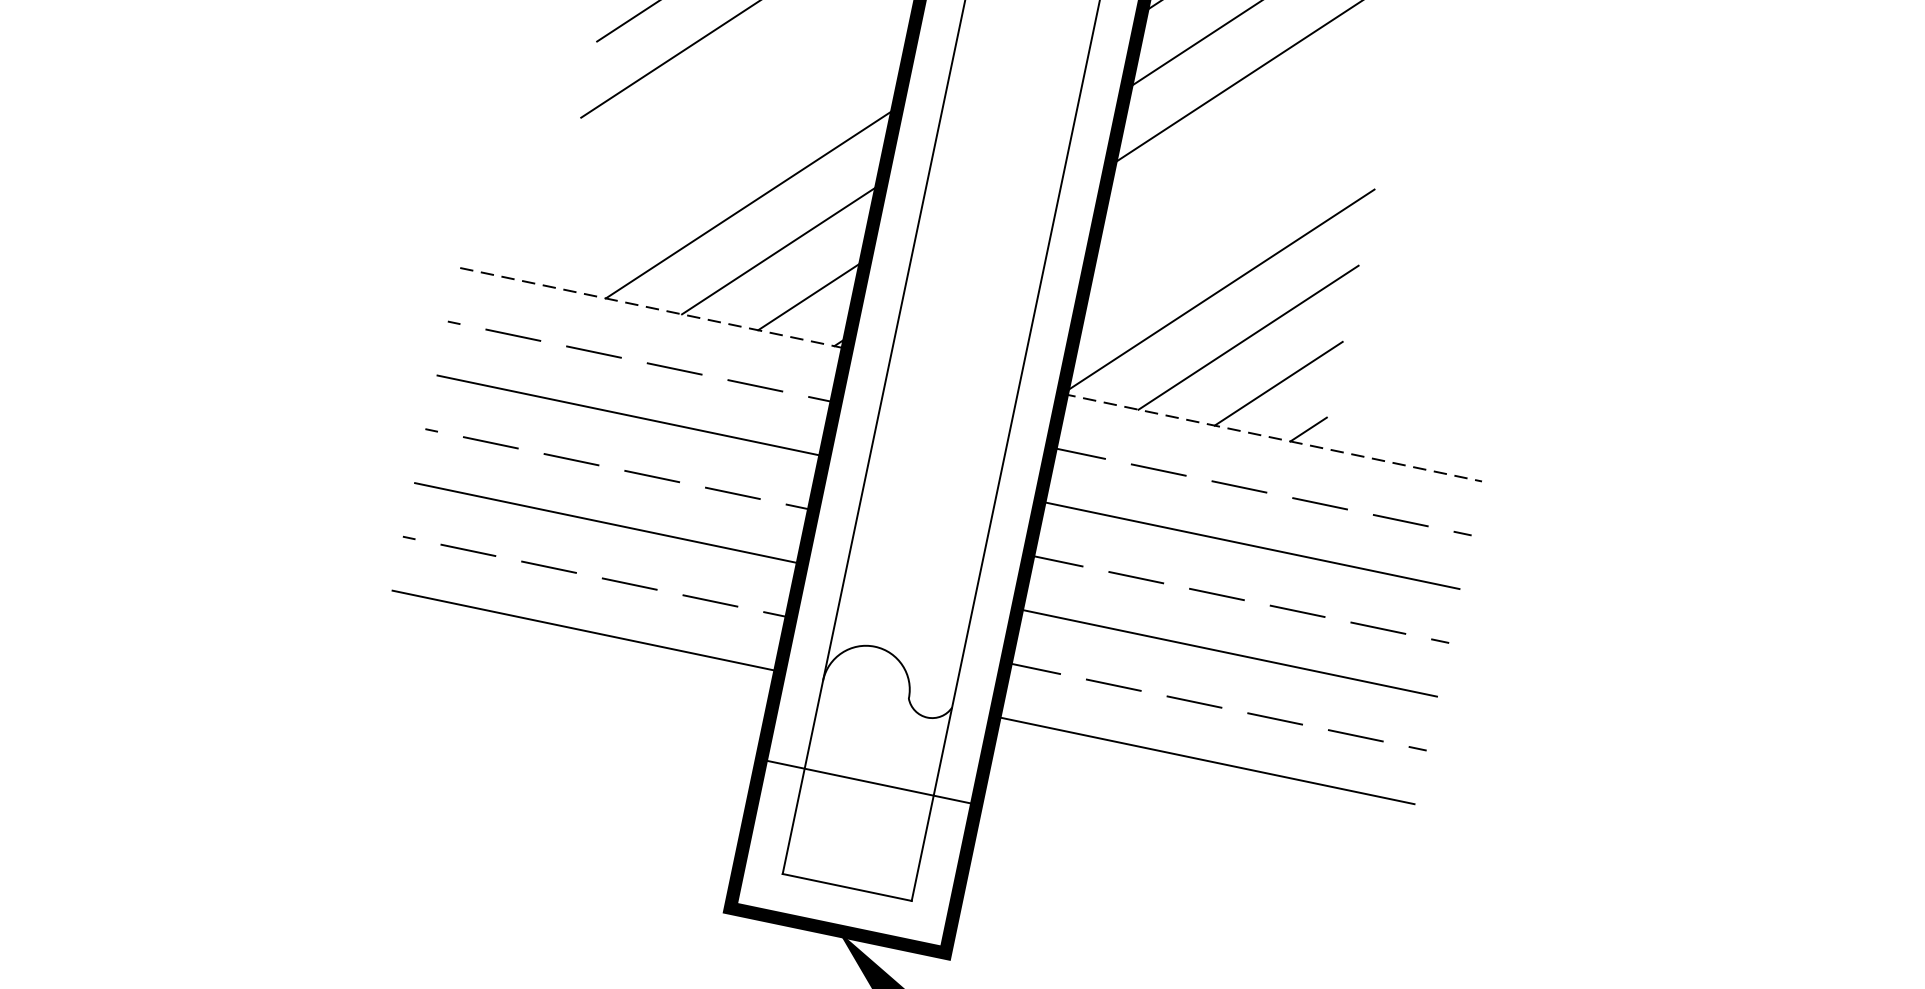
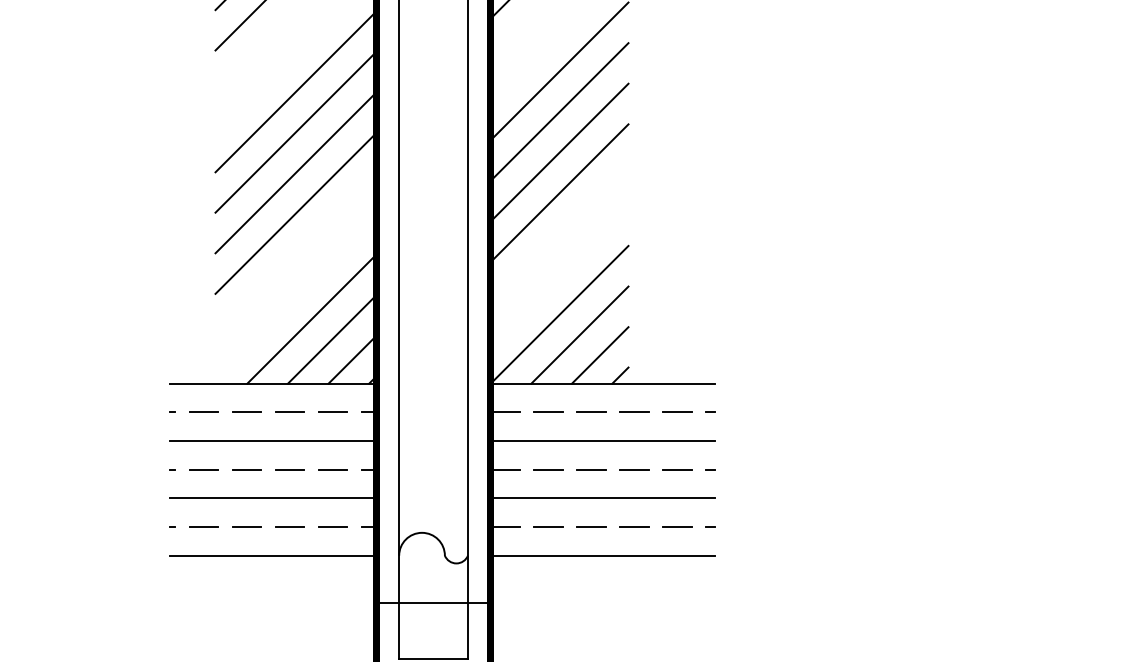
line: (654, 308) -> (273, 383), dashed -> solid
line: (1271, 437) -> (602, 383), dashed -> solid

